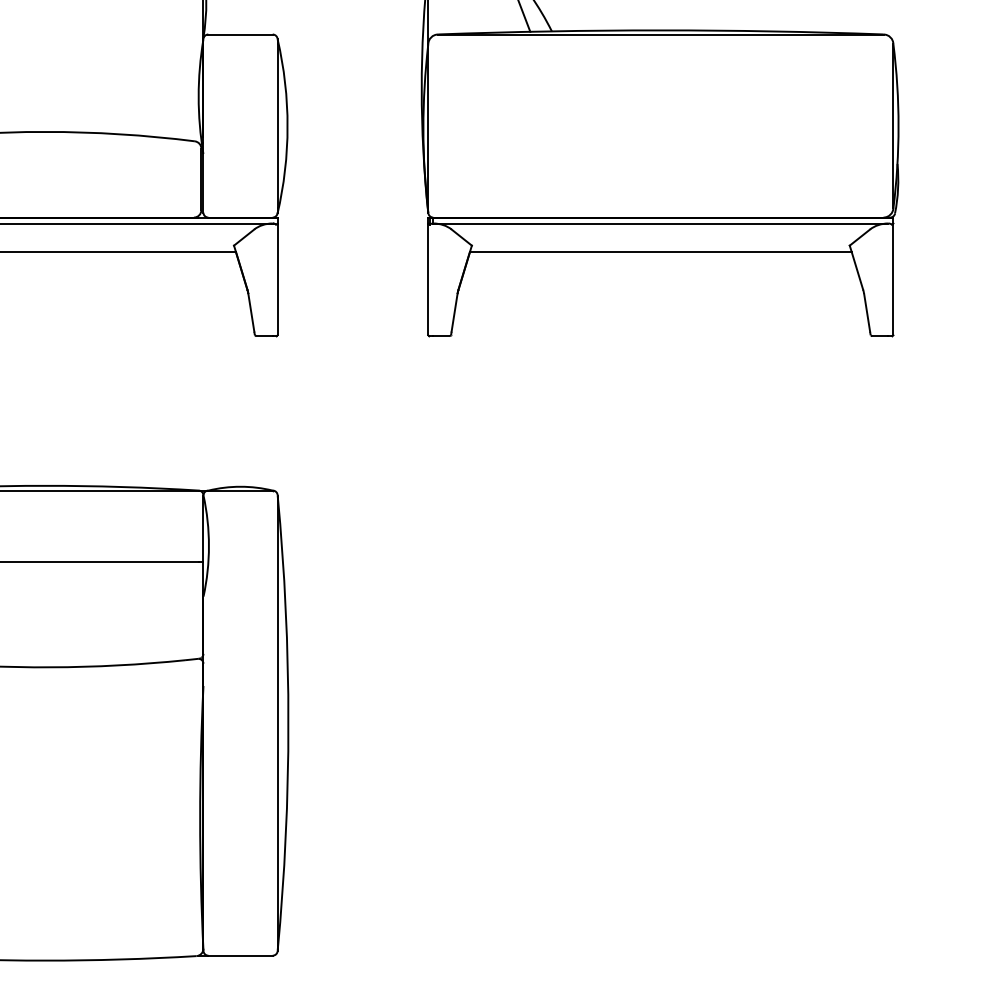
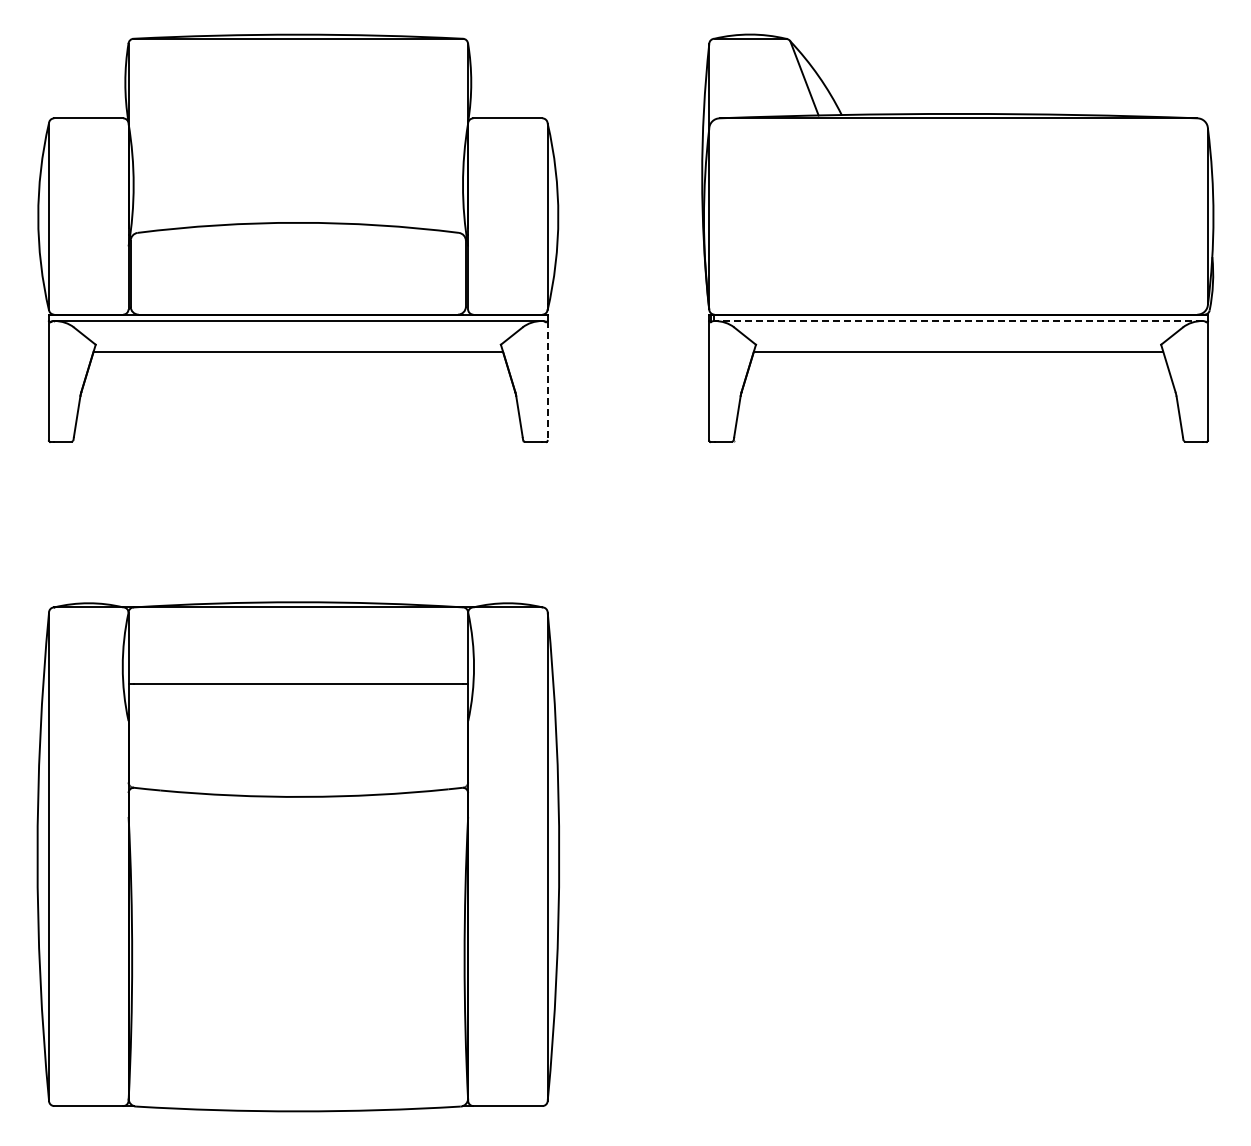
line: (660, 223) -> (958, 321), solid -> dashed
line: (277, 278) -> (547, 380), solid -> dashed

